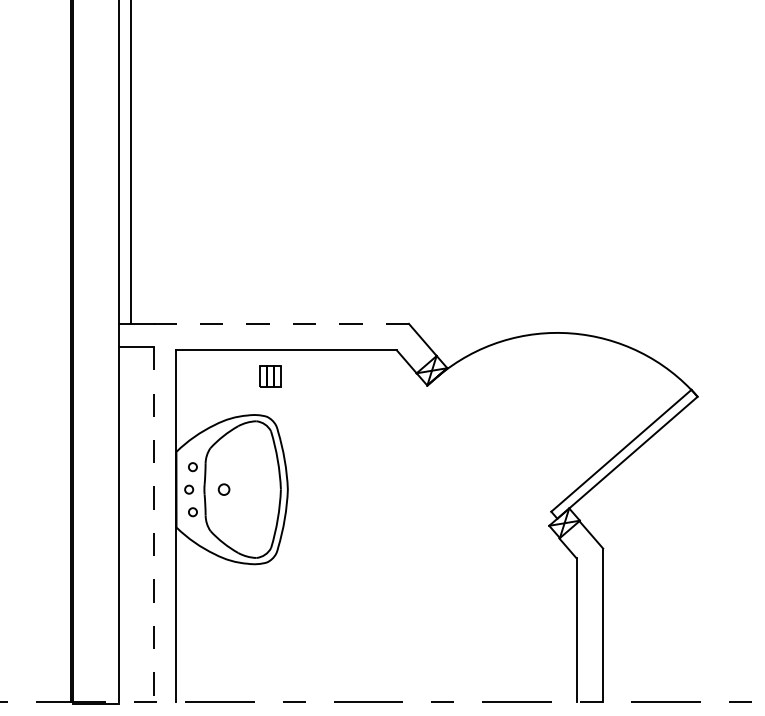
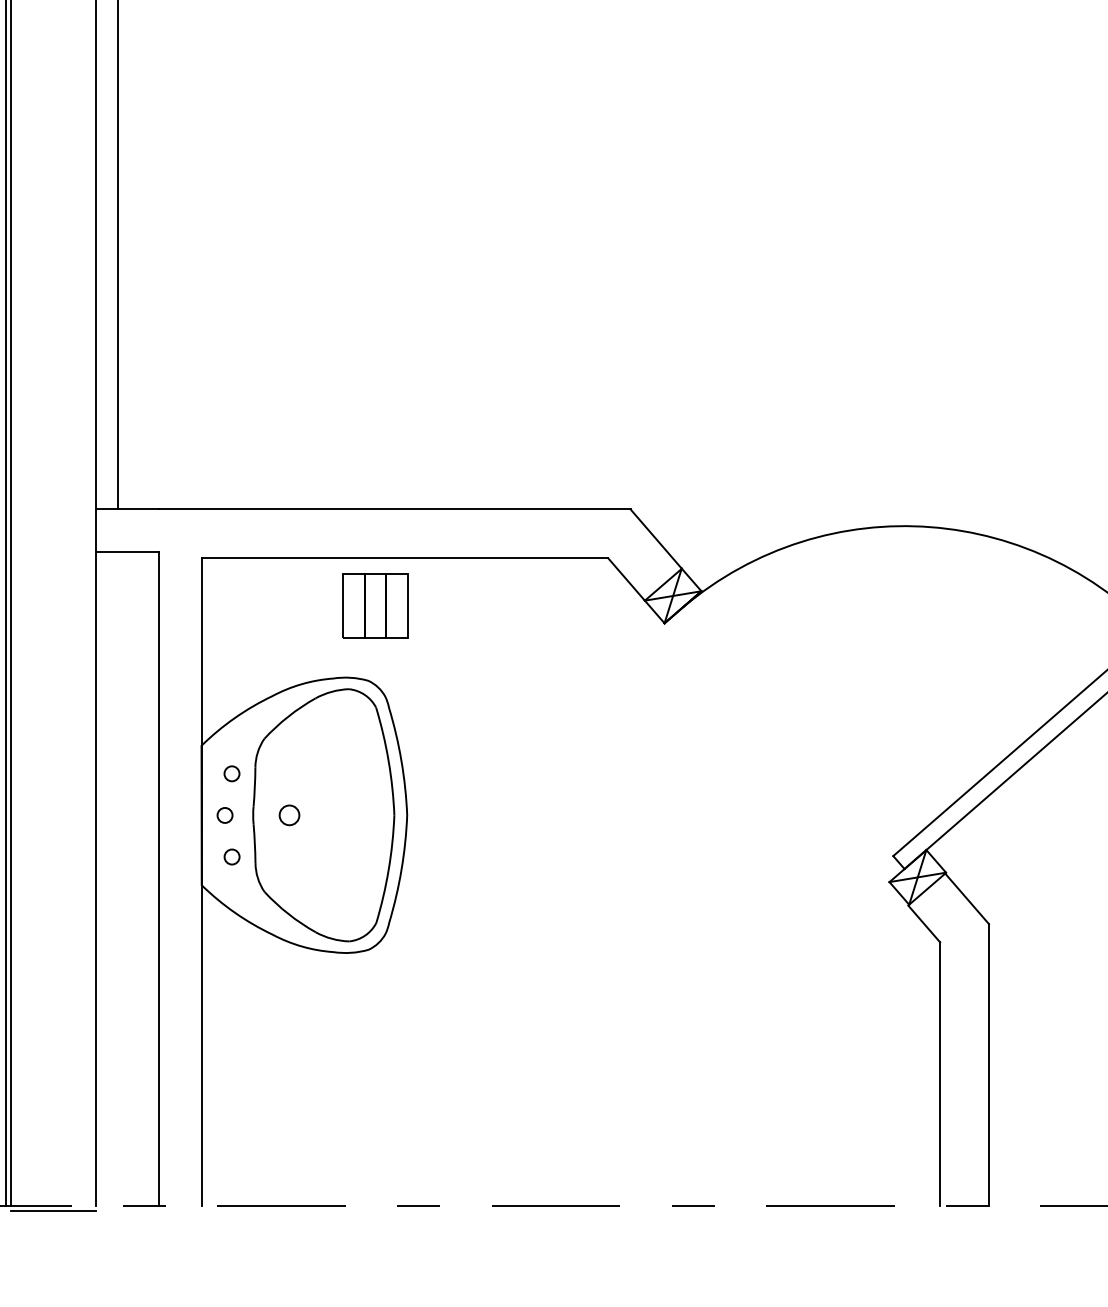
line: (281, 323) -> (395, 508), dashed -> solid
part: (270, 376) -> (375, 606), size x1.67
line: (153, 524) -> (159, 879), dashed -> solid

